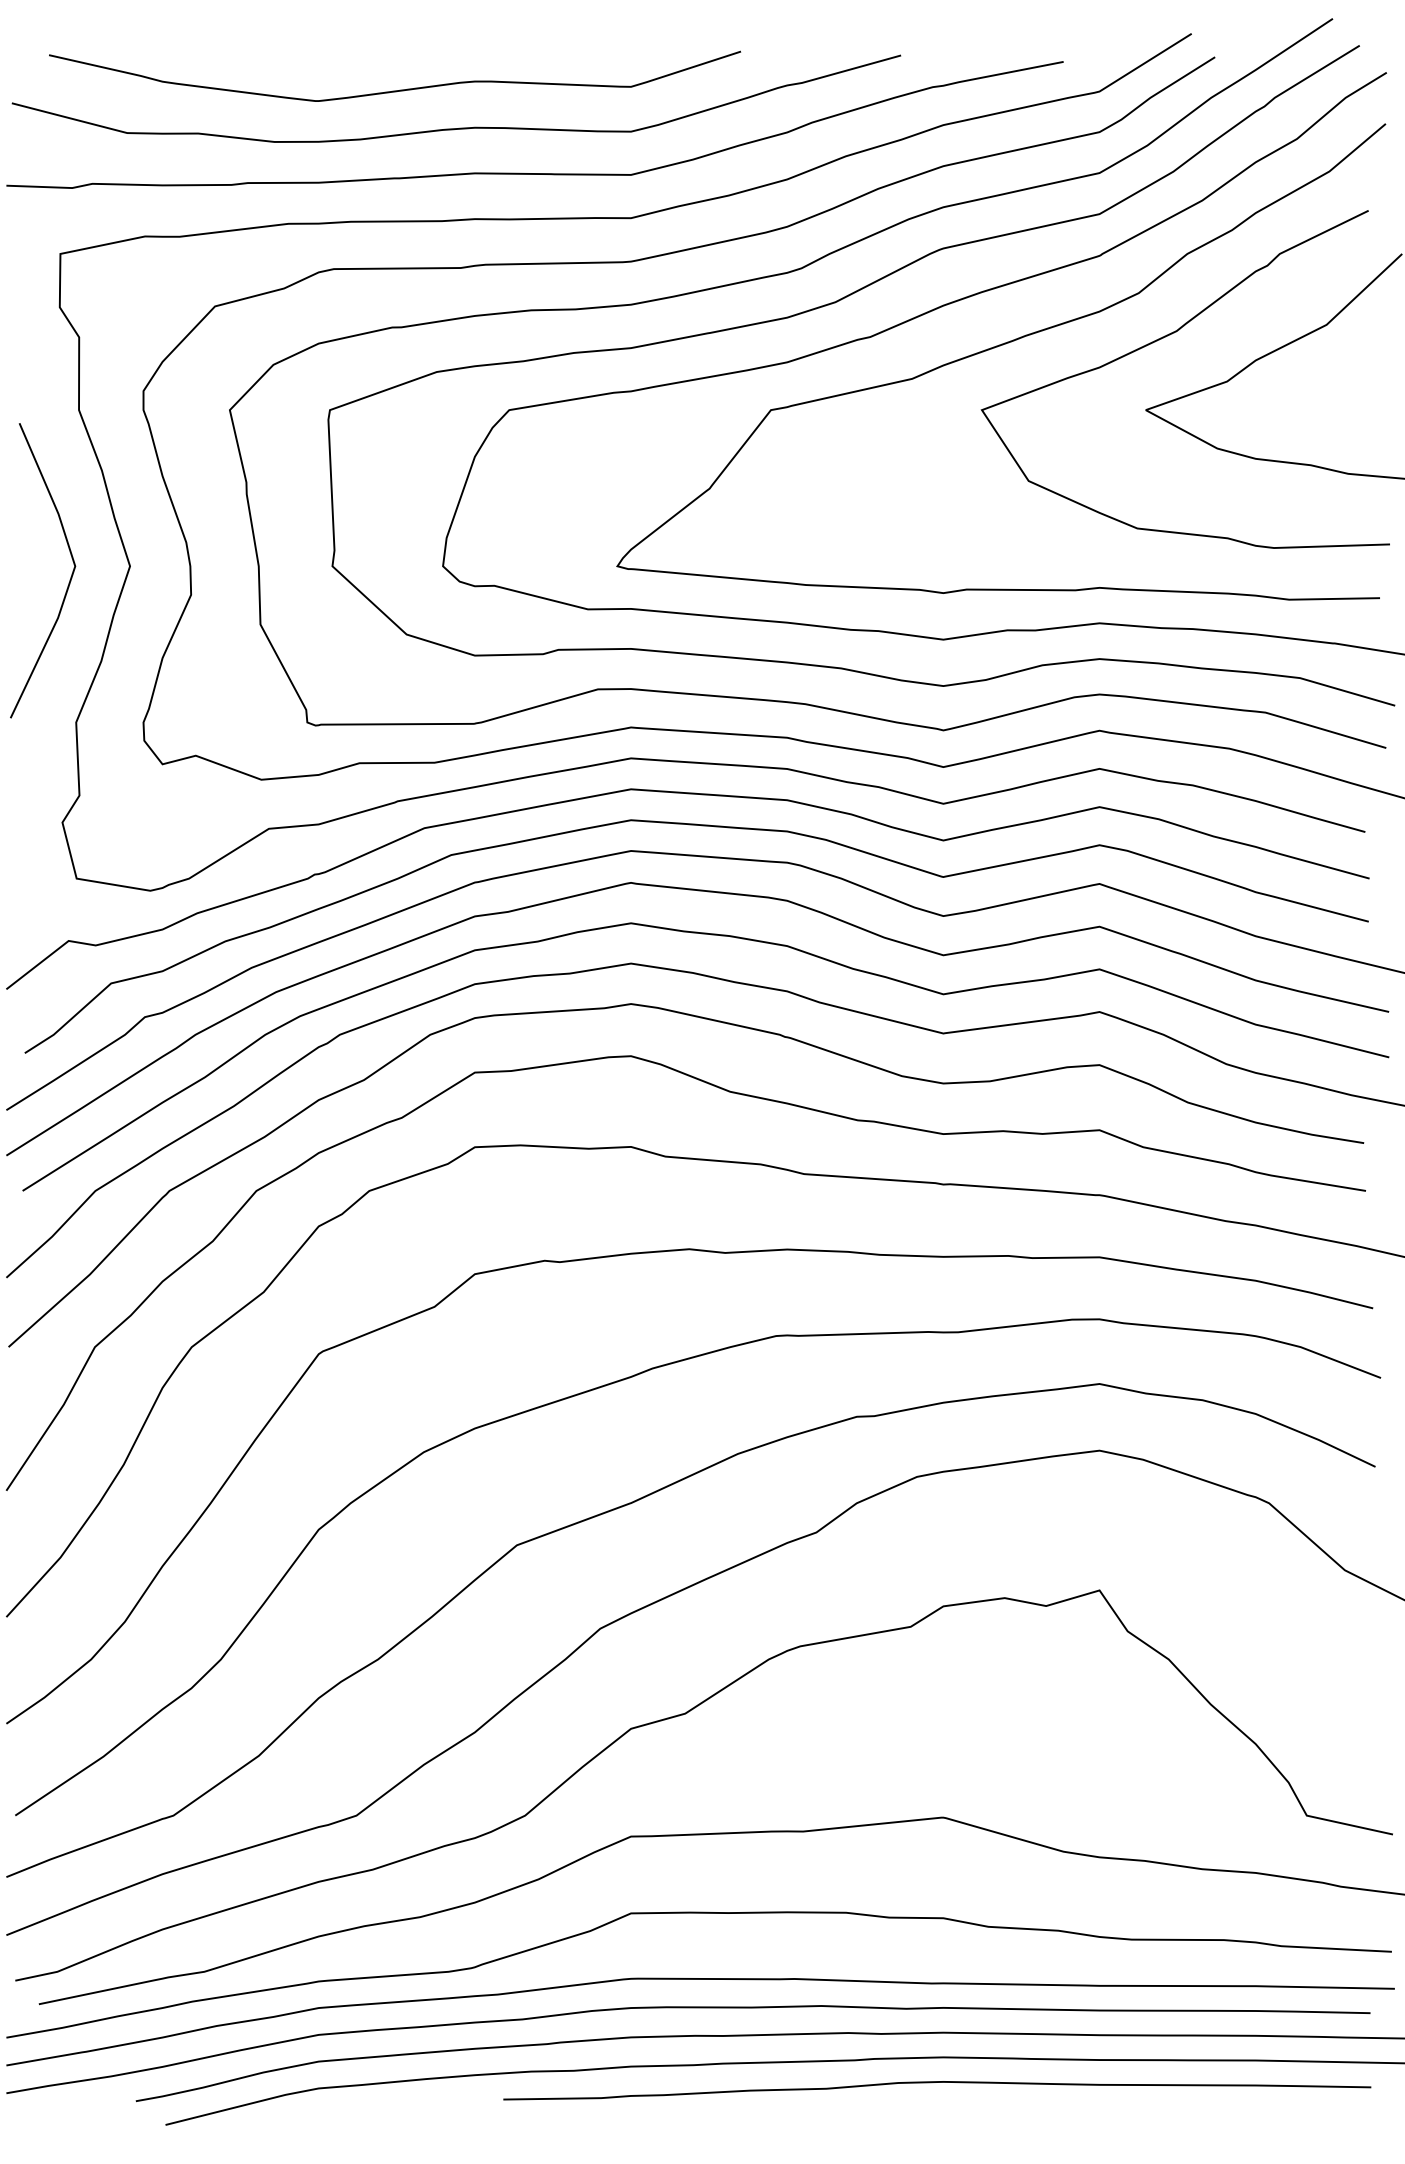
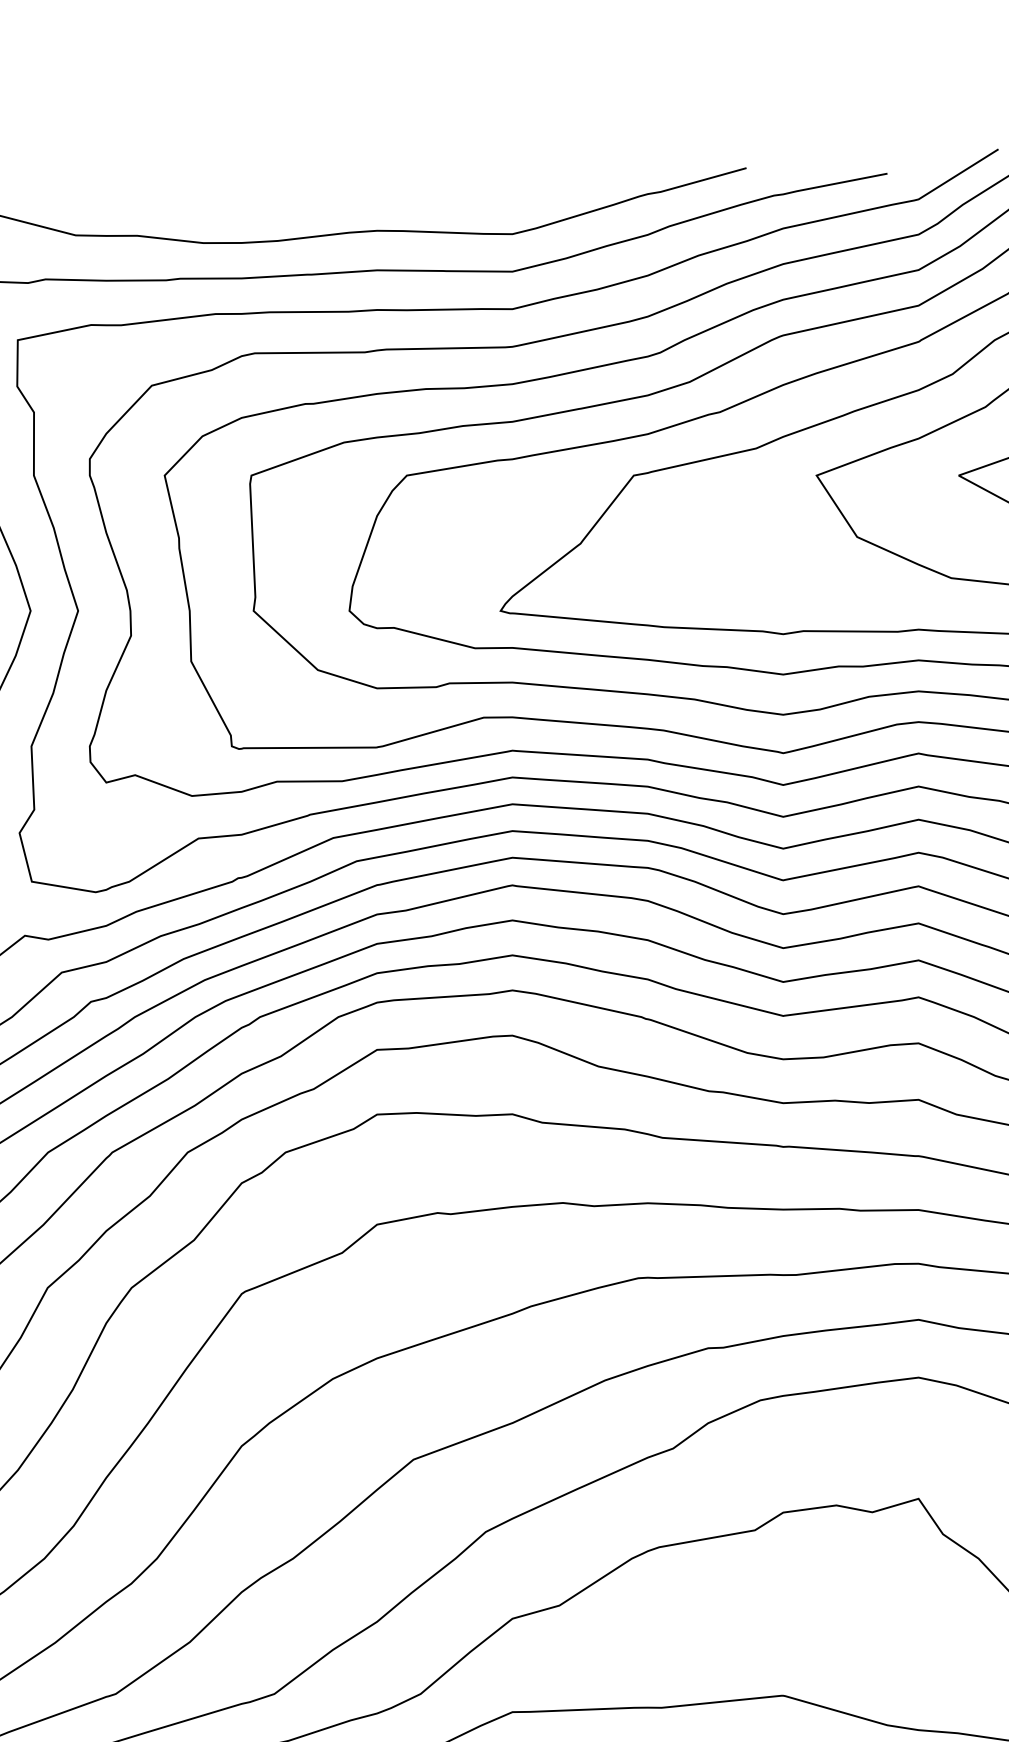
curve: (400, 89) -> (312, 197), removed

